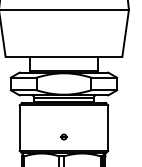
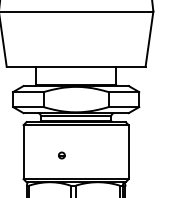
part: (63, 136) -> (61, 154), moved

